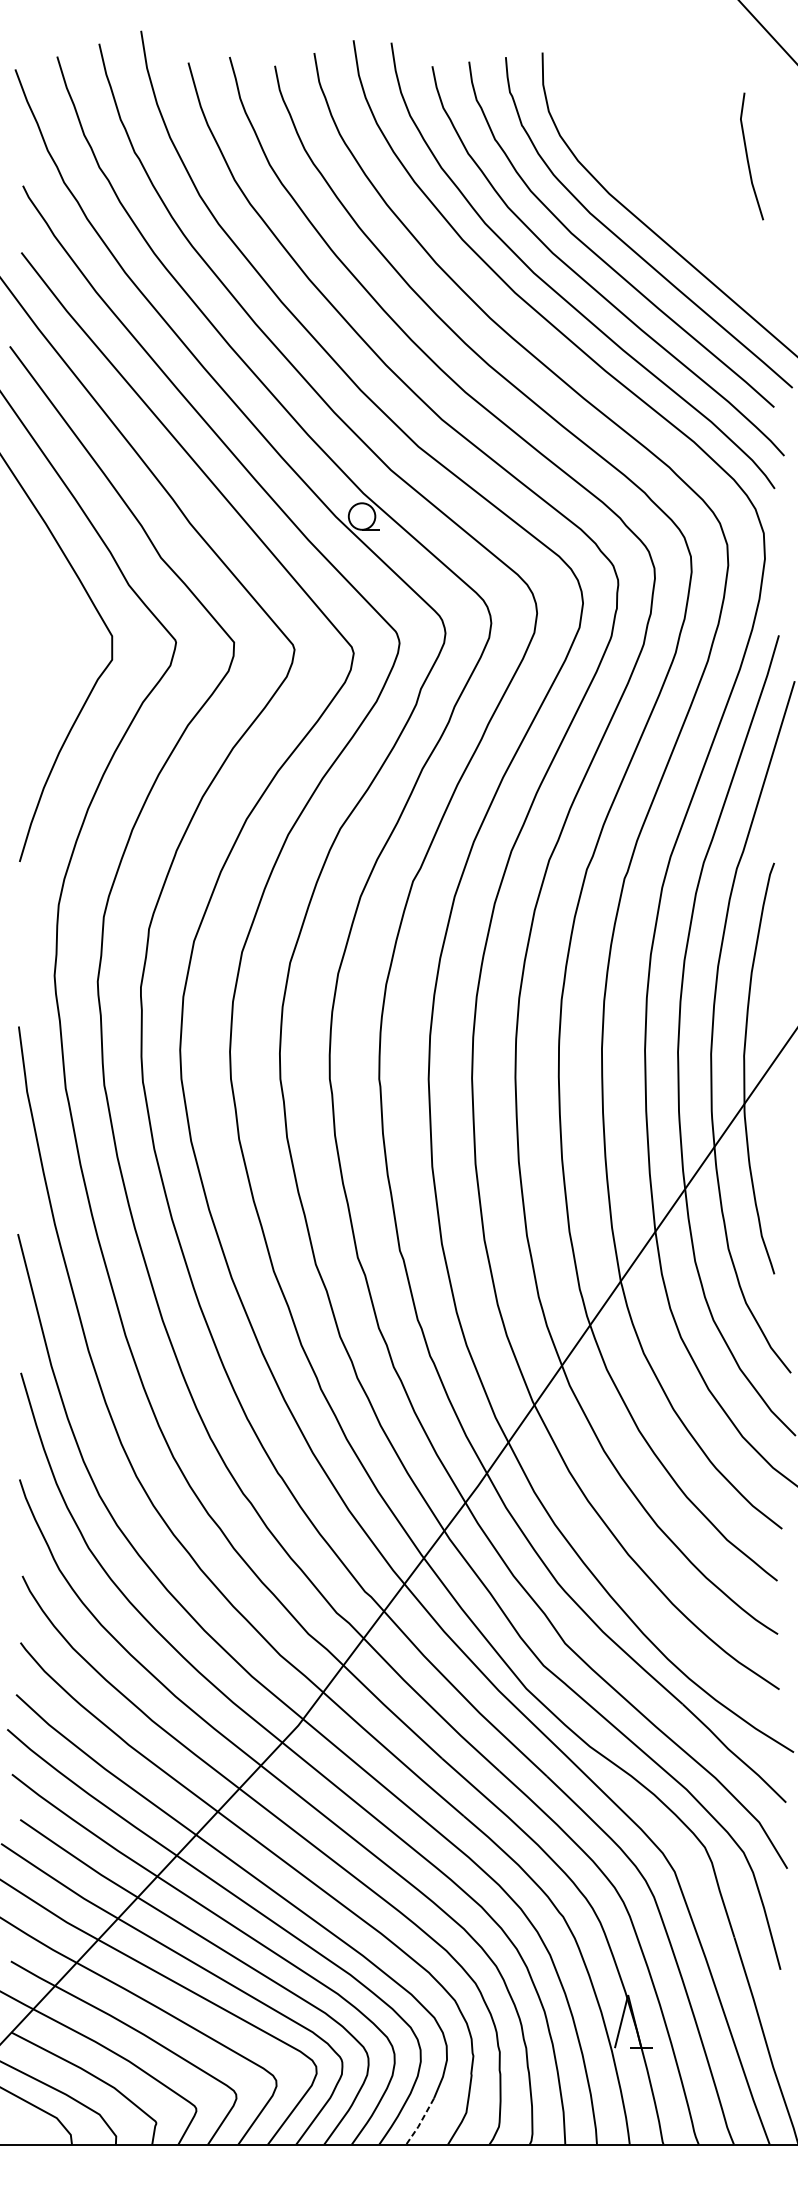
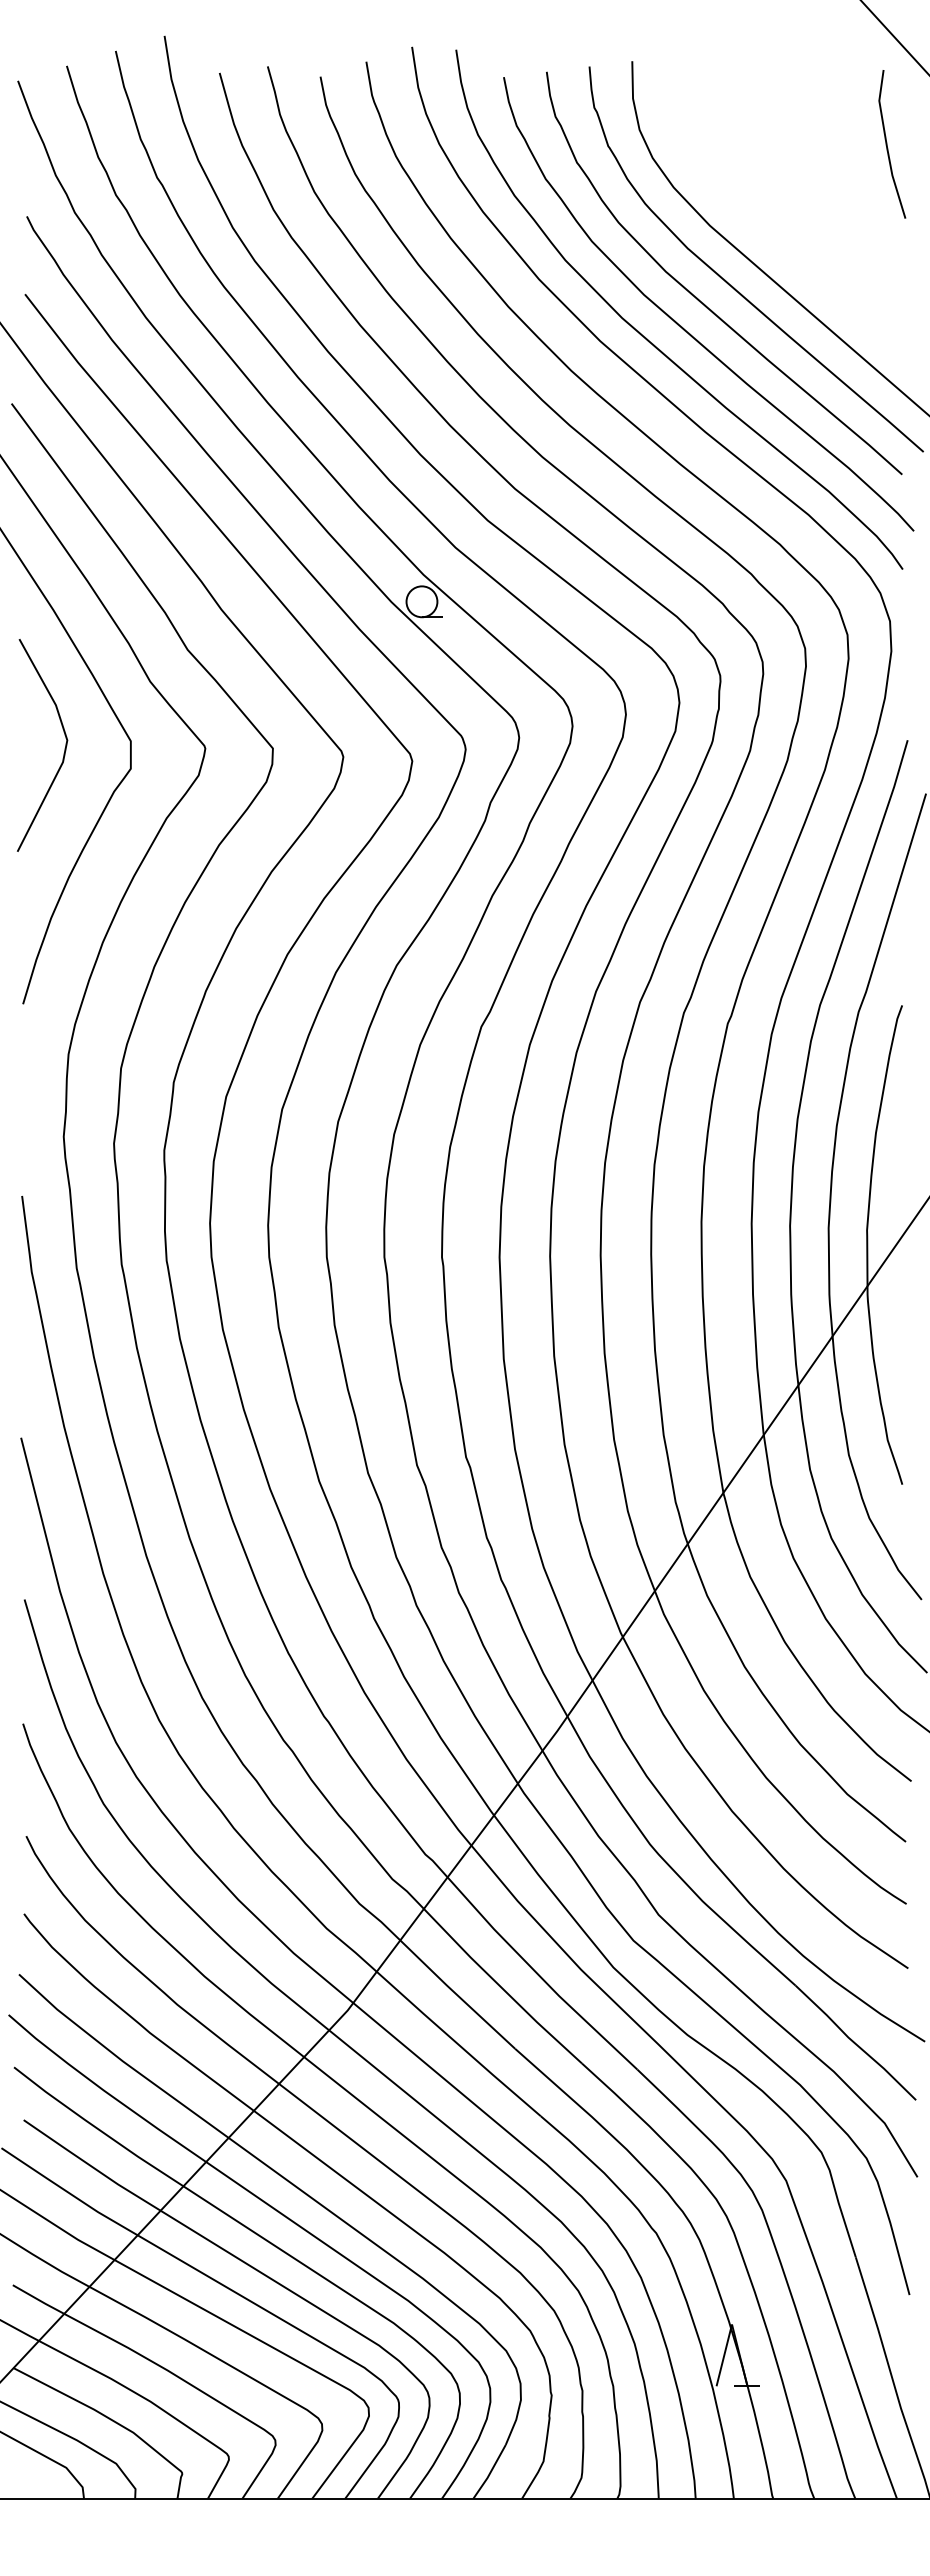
line: (747, 156) -> (887, 144), moved
line: (55, 642) -> (64, 748), added
line: (420, 2122) -> (490, 2472), dashed -> solid

